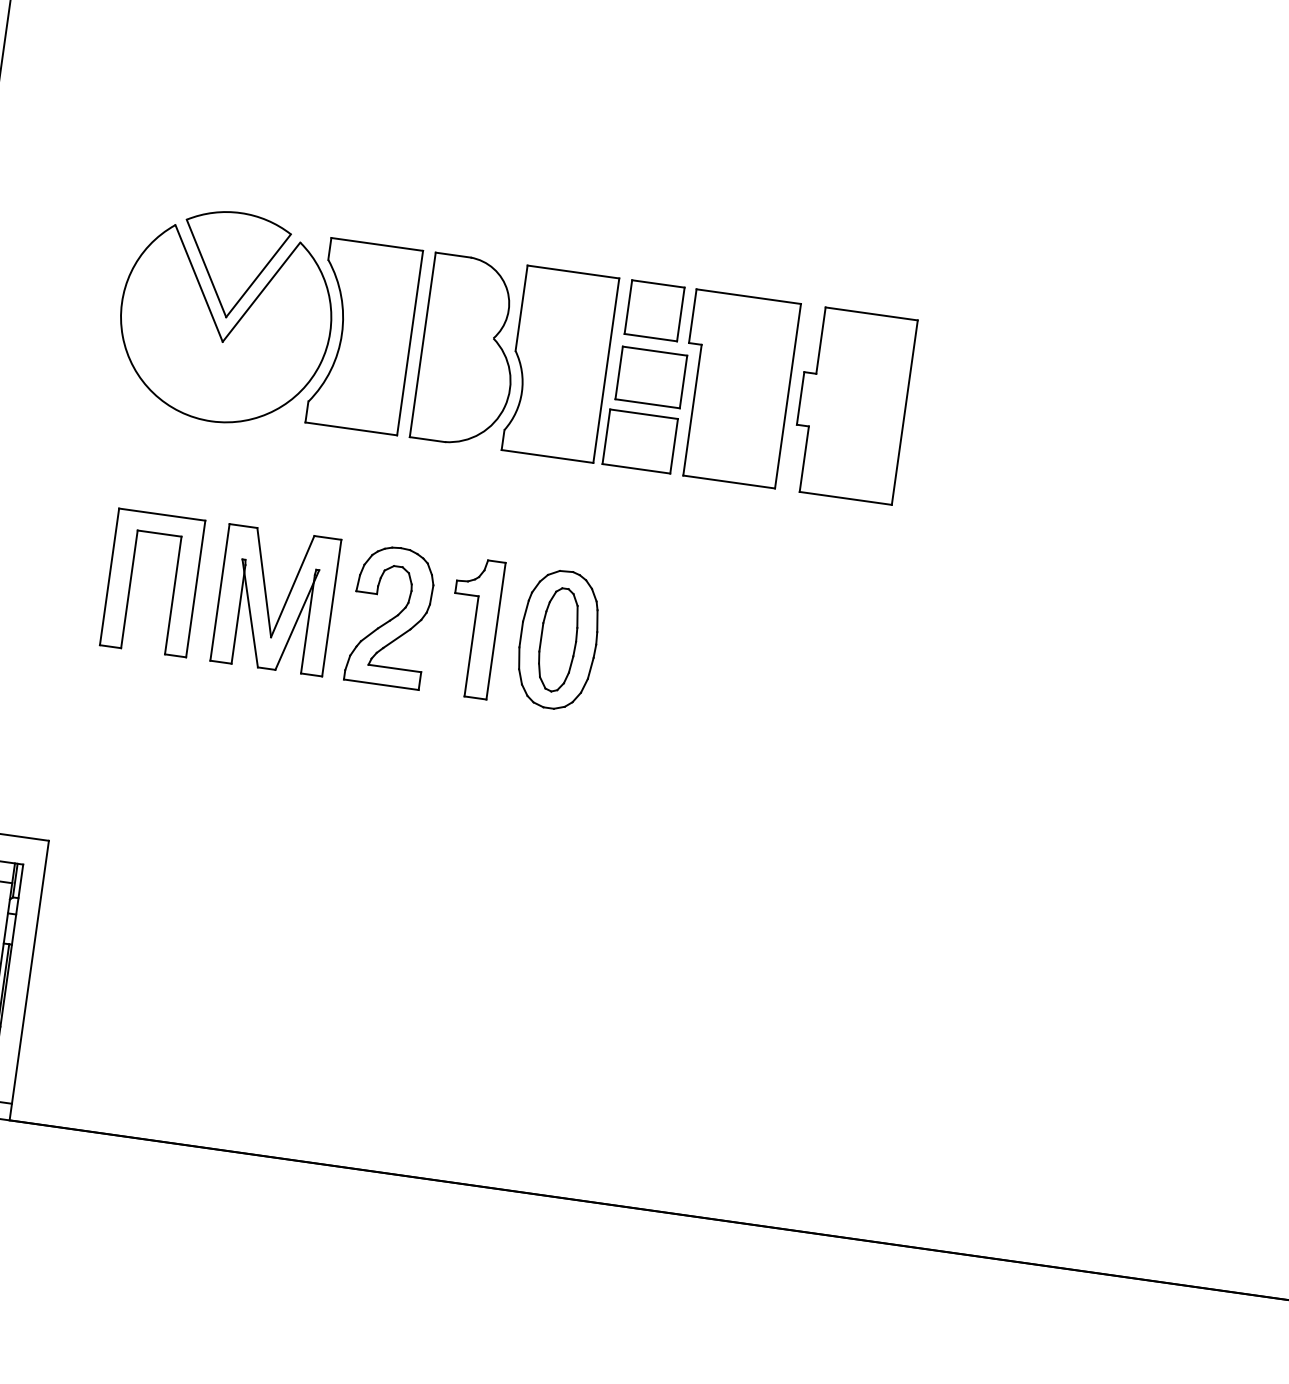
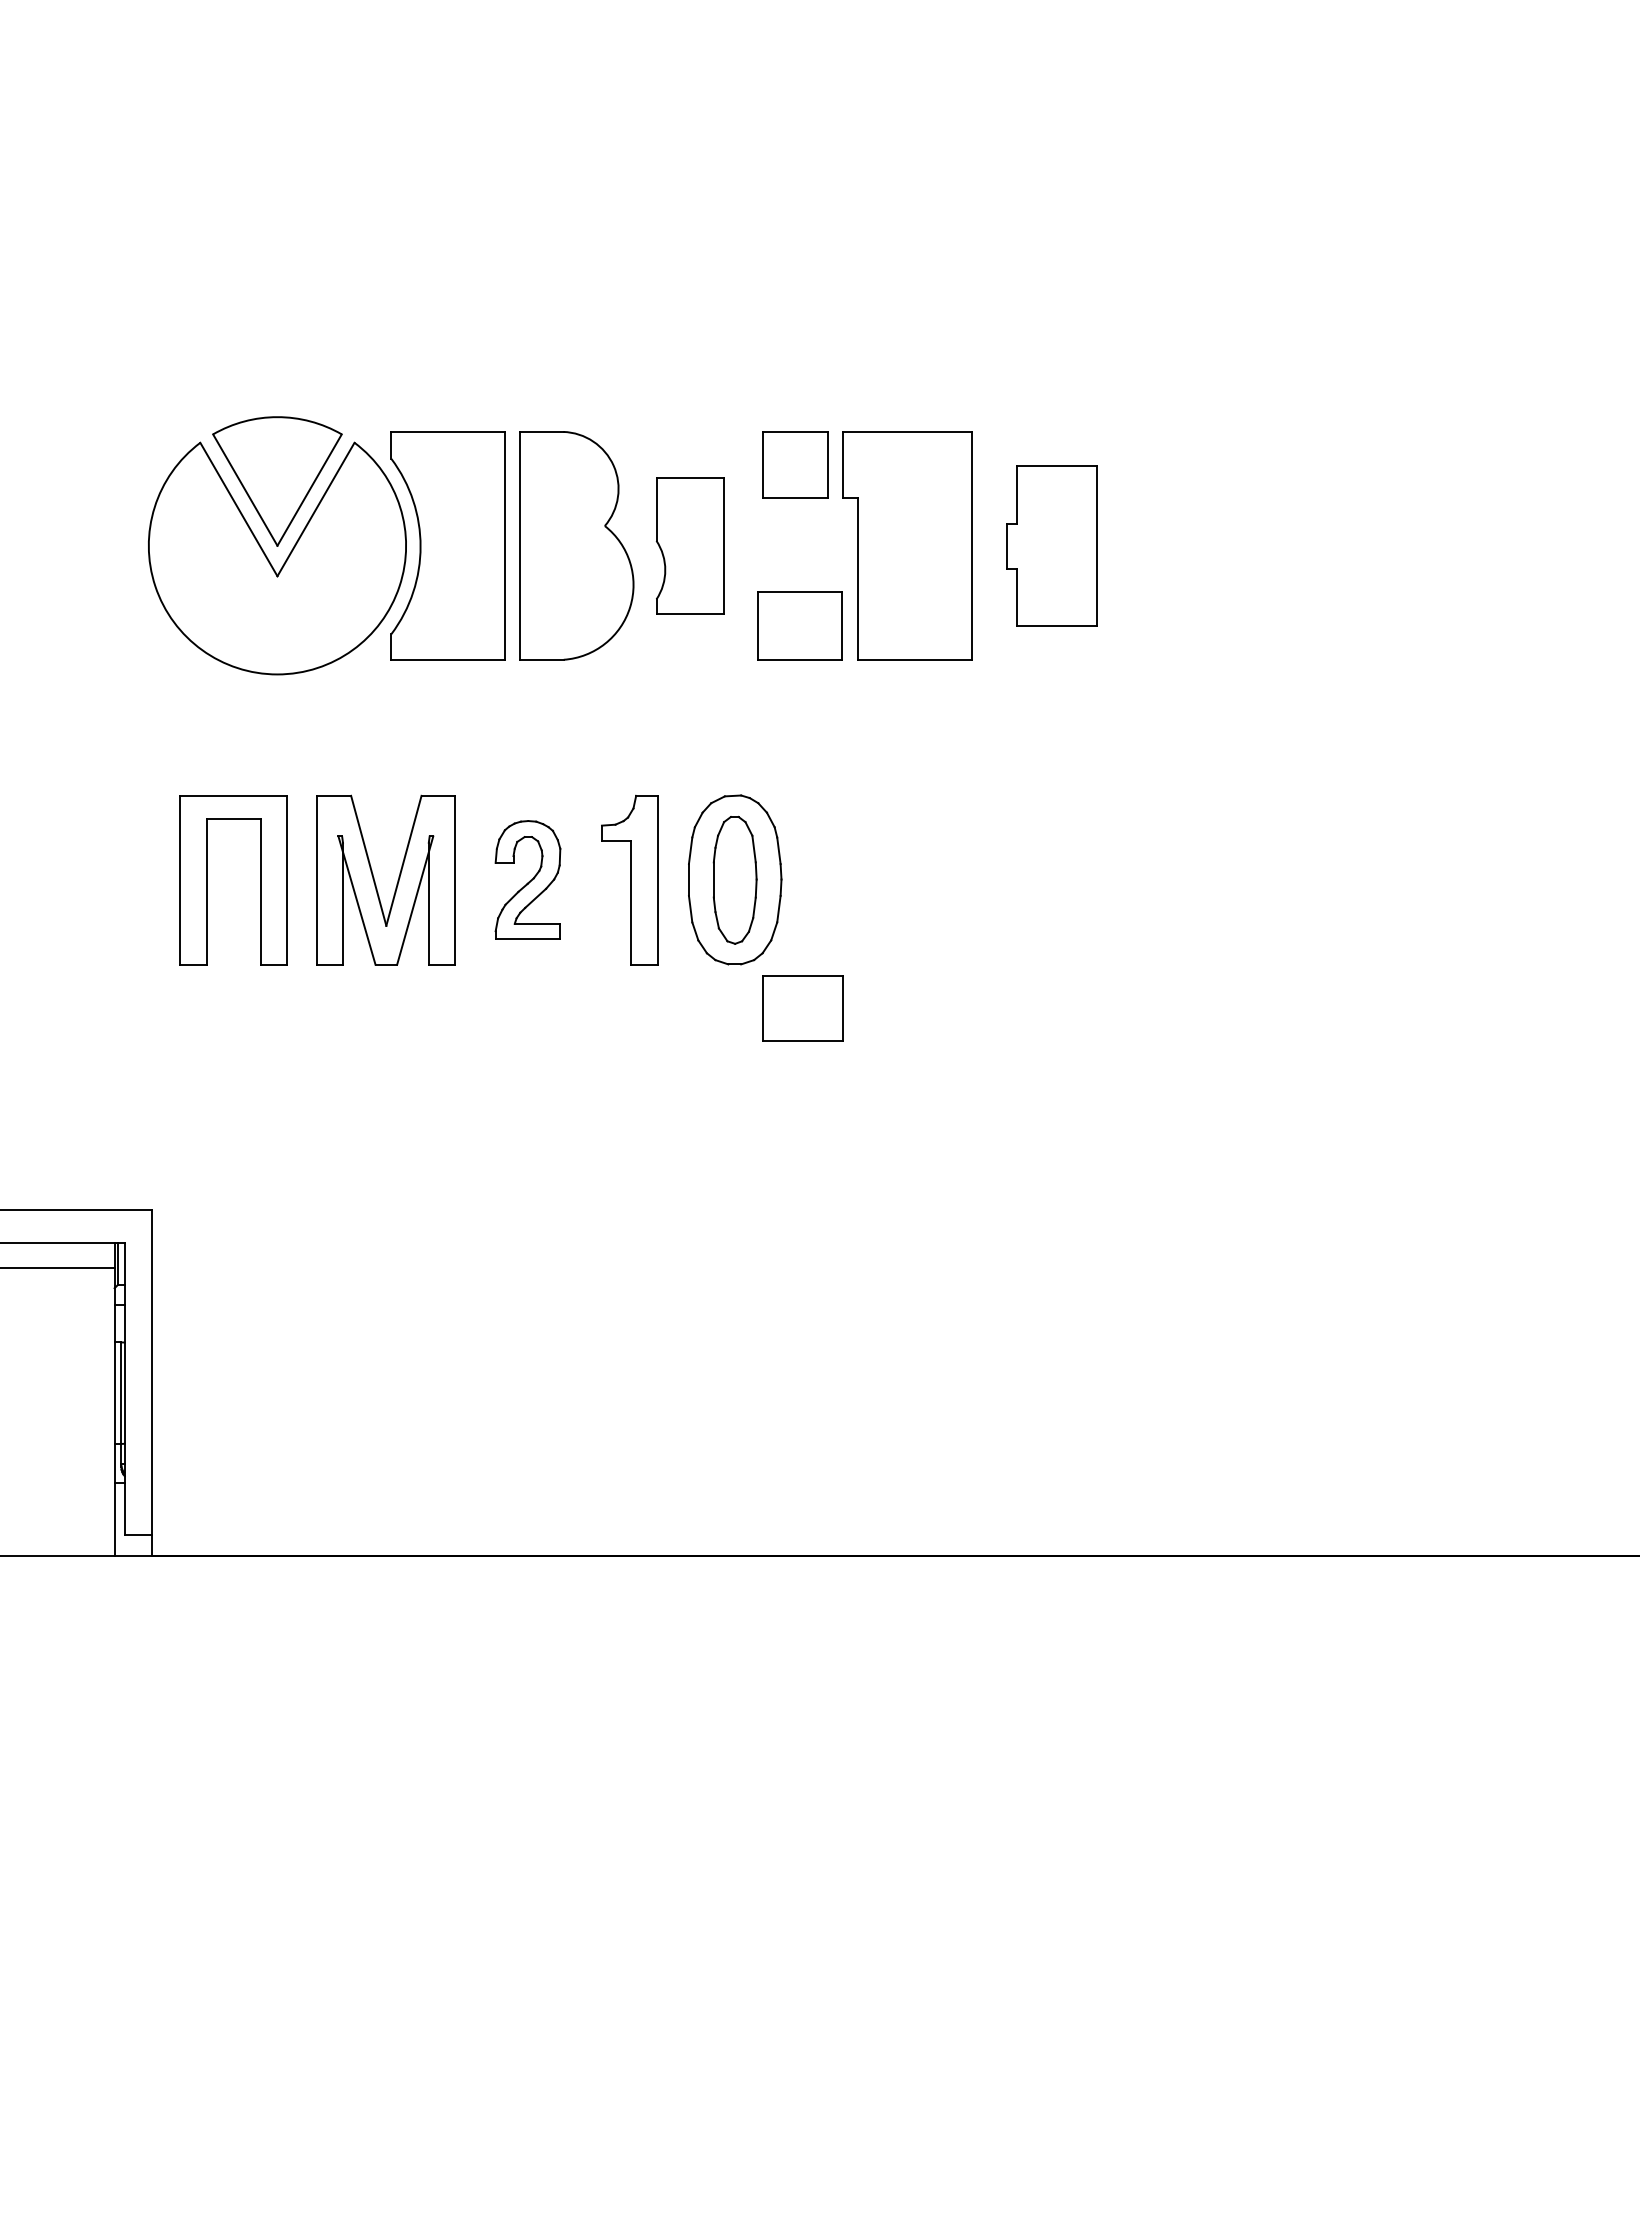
part: (560, 363) -> (690, 545), size x0.6
part: (651, 377) -> (802, 1008), moved
part: (852, 405) -> (1051, 545), size x0.7
part: (390, 615) -> (527, 879), size x0.7

